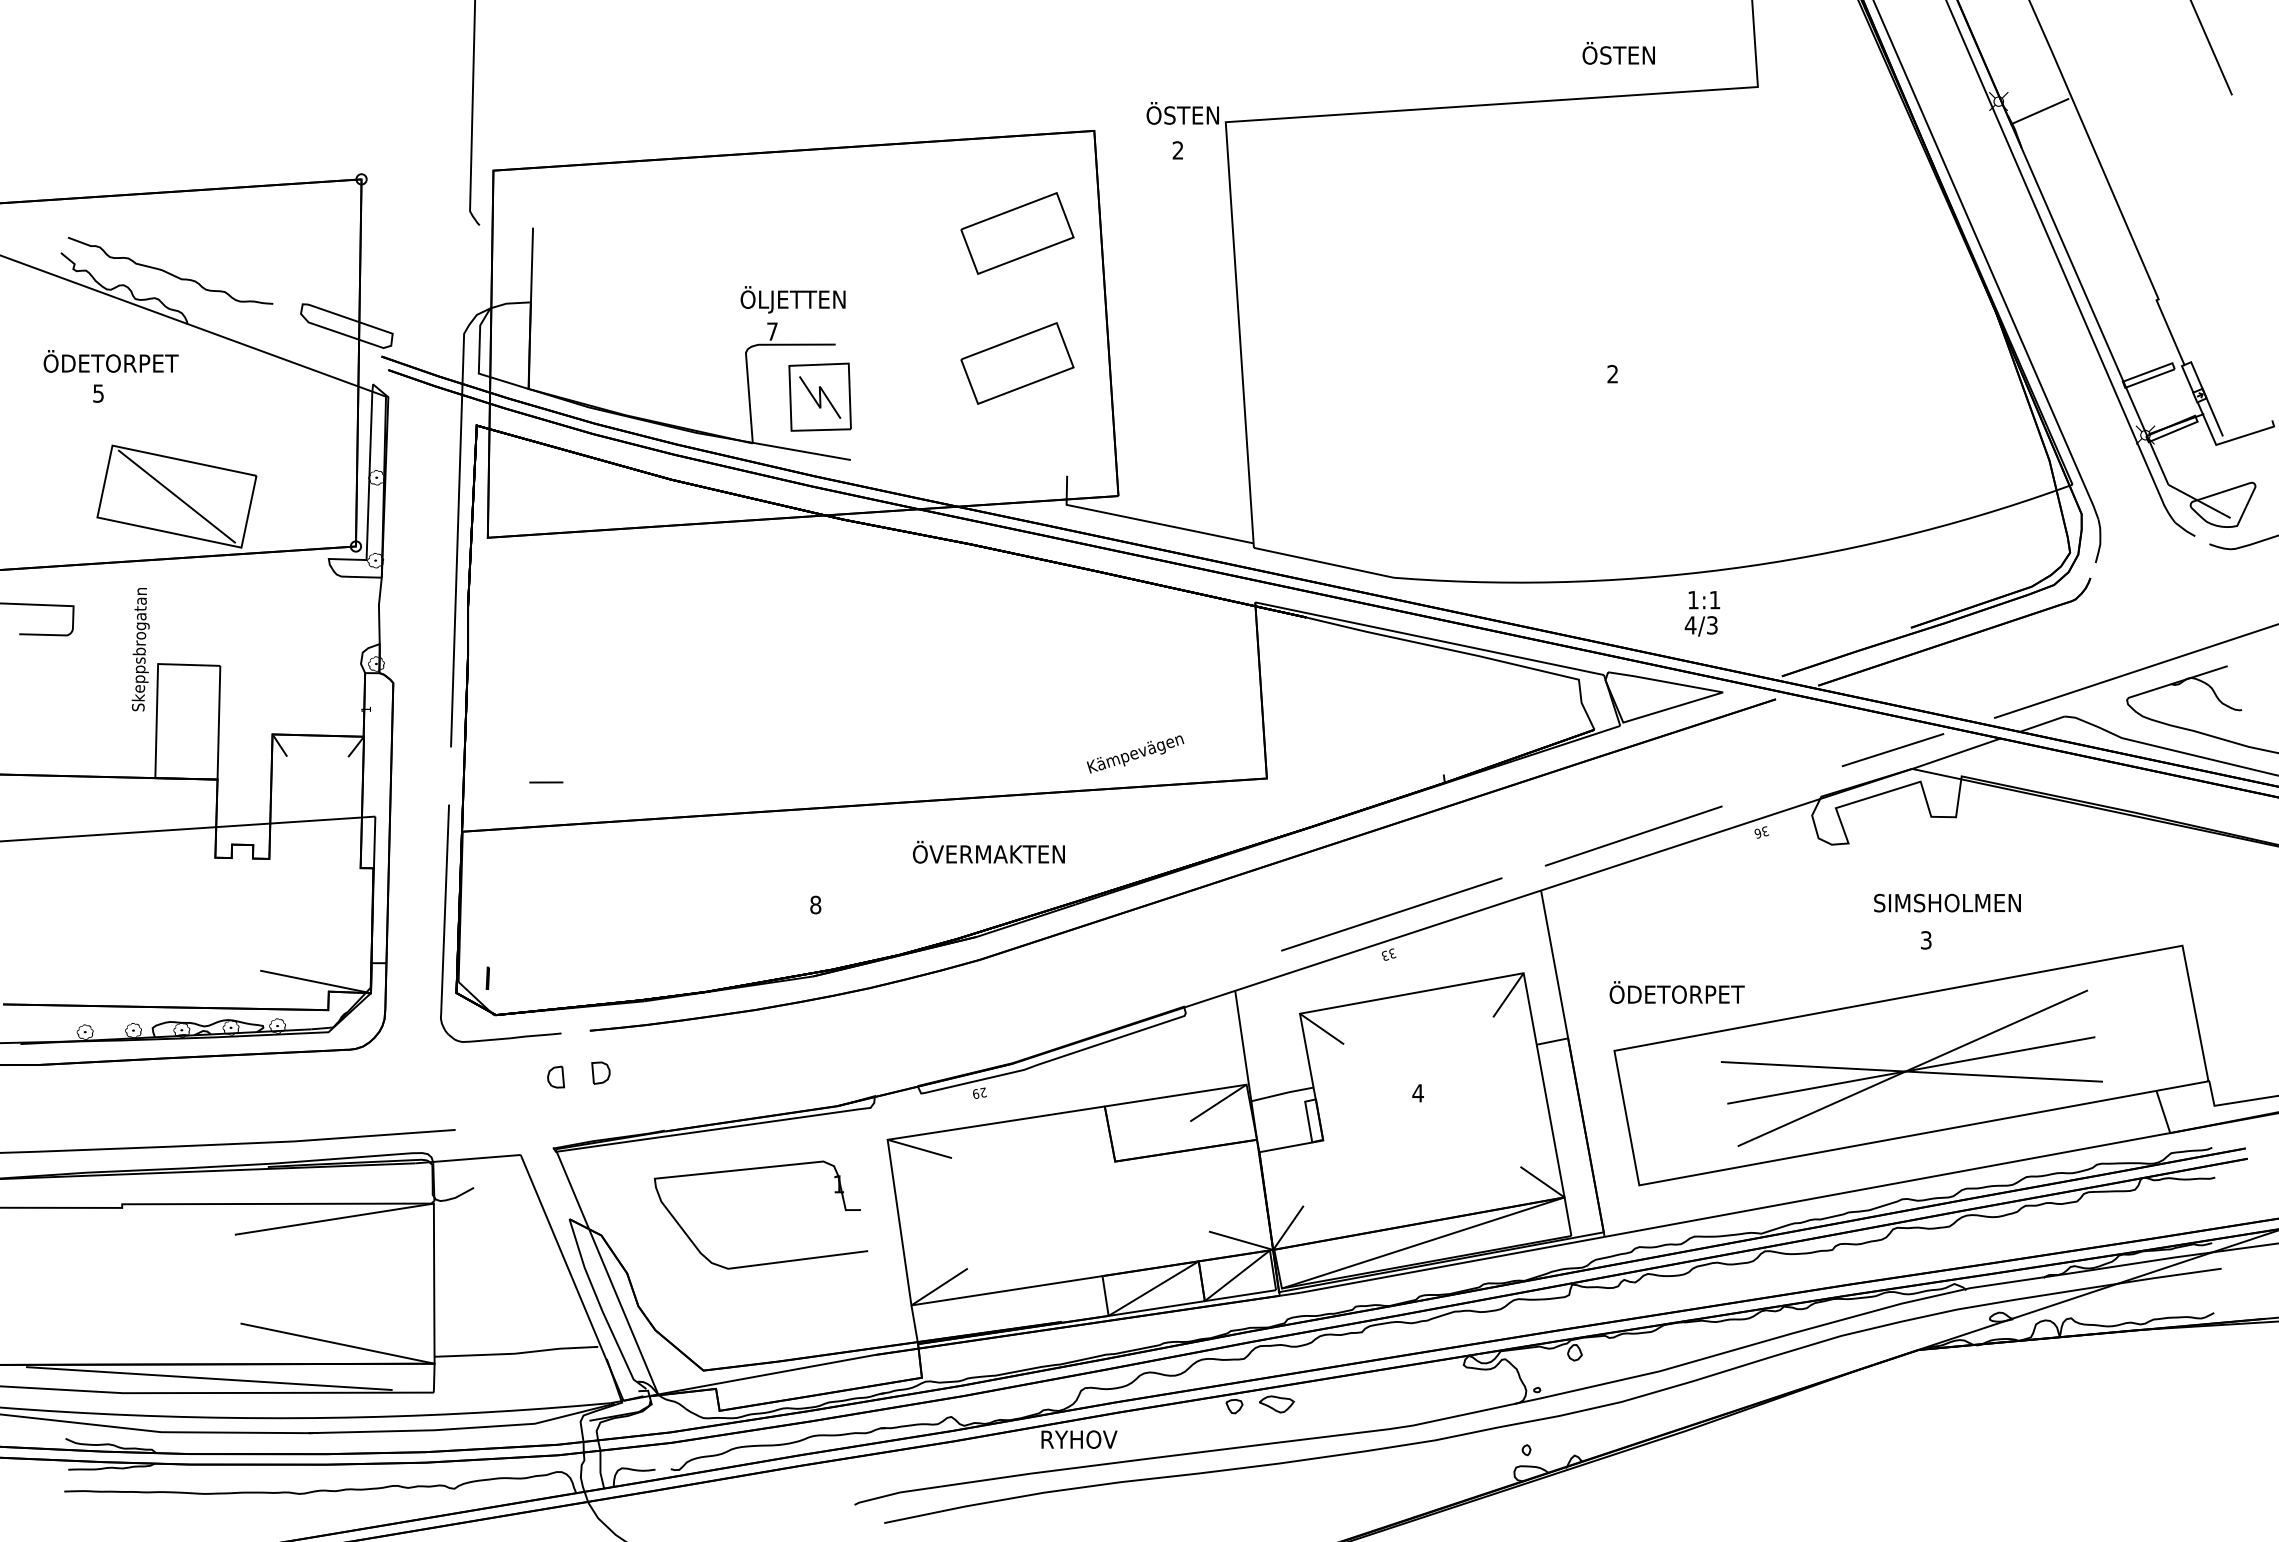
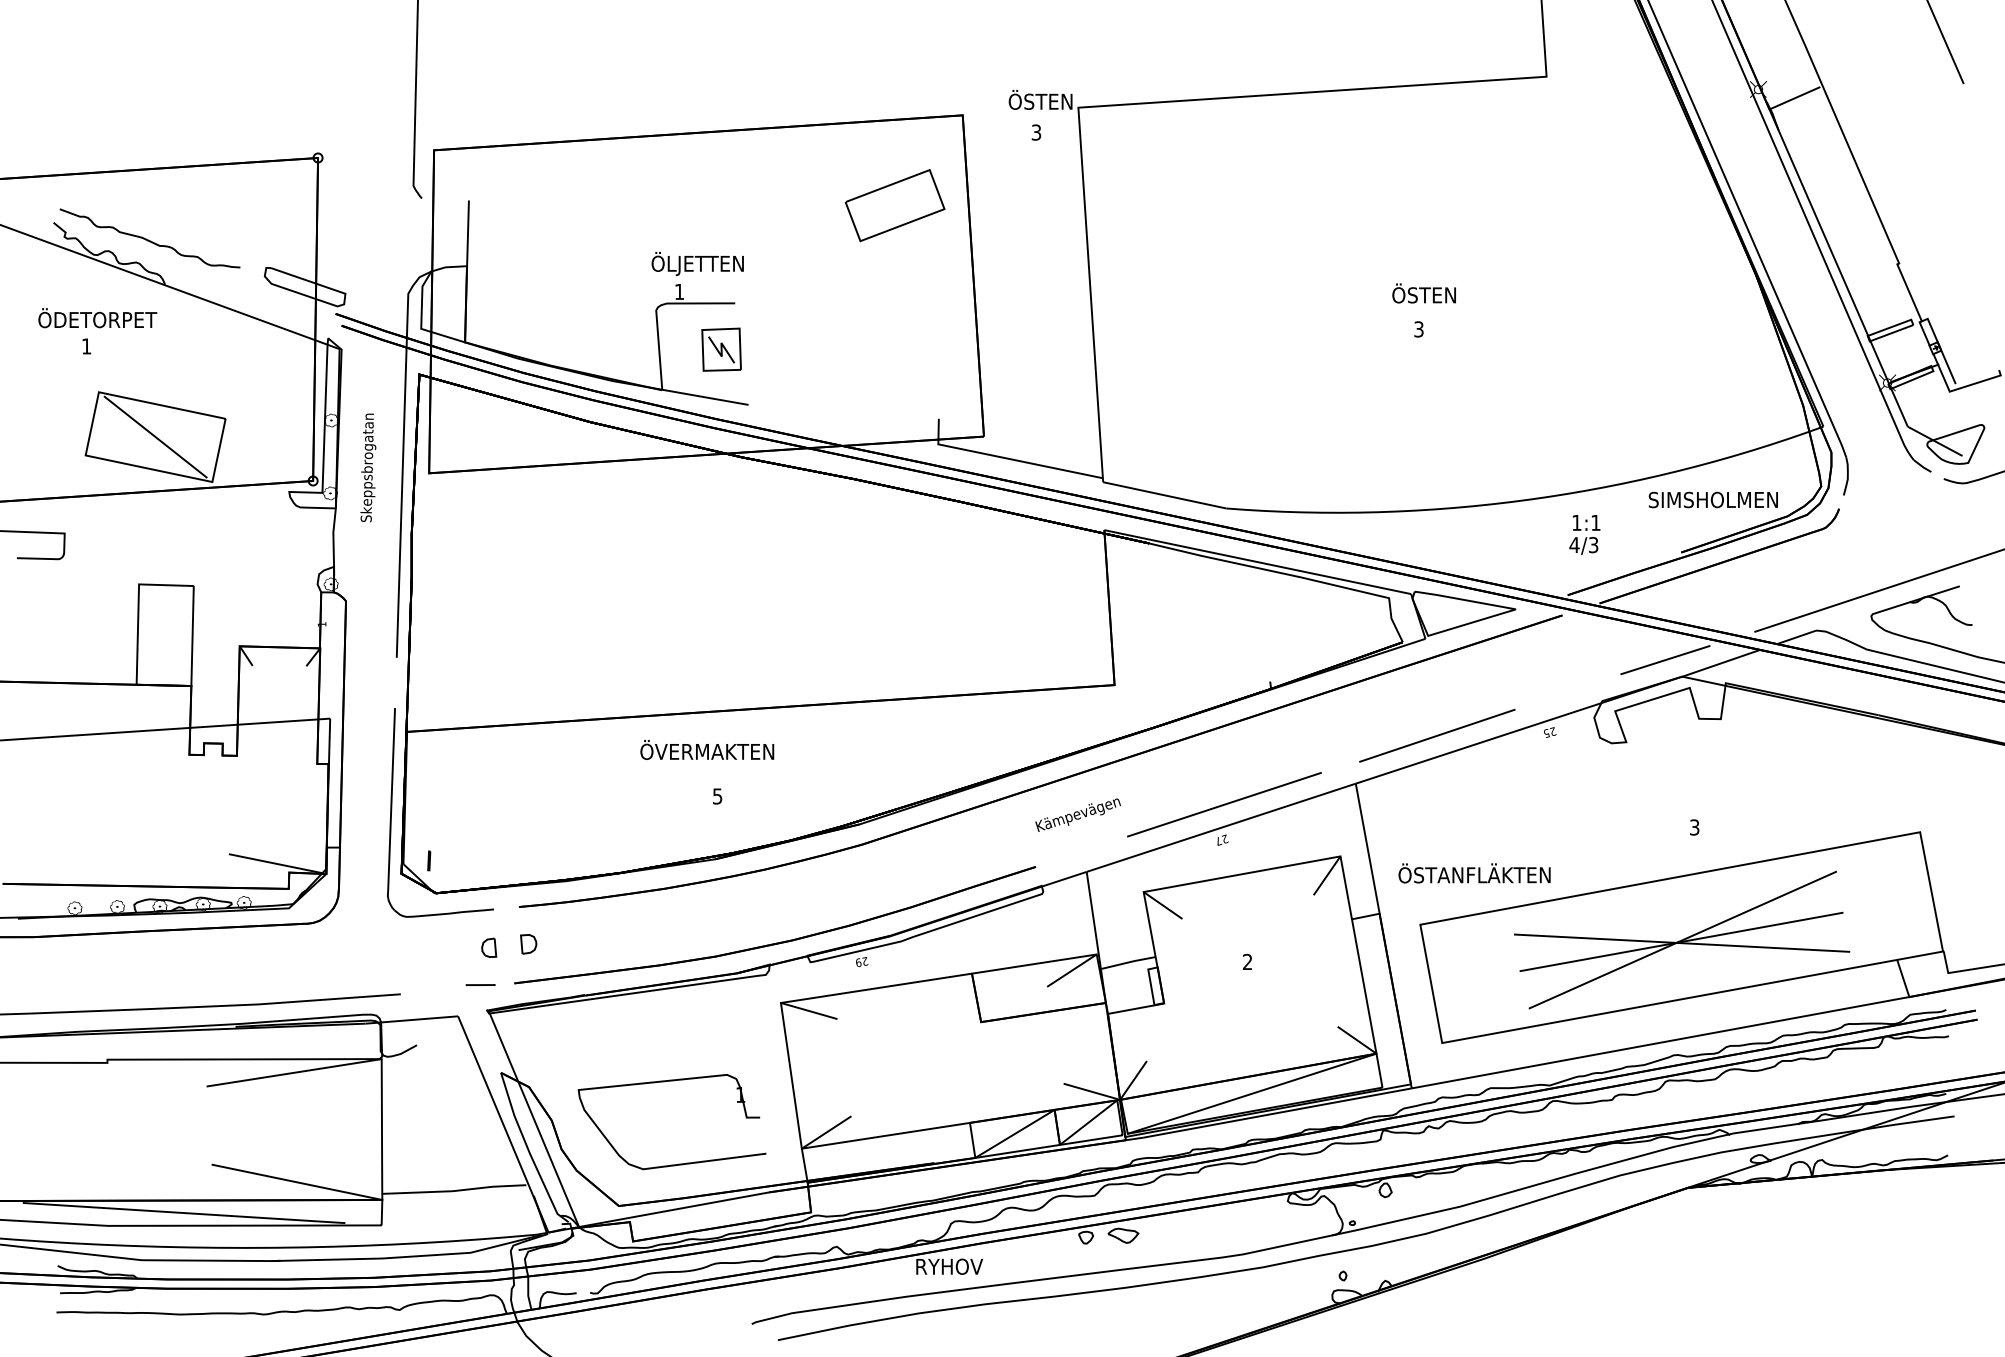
text: (1618, 53) -> (1423, 293), moved
text: (1177, 150) -> (1035, 132), 2 -> 3
text: (772, 331) -> (679, 291), 7 -> 1
line: (1009, 342) -> (888, 301), removed
text: (1612, 374) -> (1418, 329), 2 -> 3
text: (98, 393) -> (86, 346), 5 -> 1
part: (820, 397) -> (721, 349), size x0.71
text: (1702, 613) -> (1584, 534), moved
text: (140, 649) -> (368, 467), moved
text: (1135, 754) -> (1078, 815), moved
line: (546, 782) -> (480, 985), moved
text: (1761, 832) -> (1549, 732), 36 -> 25
text: (988, 851) -> (706, 749), moved
text: (1947, 902) -> (1713, 499), moved
text: (815, 904) -> (717, 795), 8 -> 5
text: (1389, 954) -> (1222, 839), 33 -> 27
text: (1675, 992) -> (1474, 873), ÖDETORPET -> ÖSTANFLÄKTEN
part: (885, 1070) -> (779, 942), added
text: (1417, 1093) -> (1247, 962), 4 -> 2
part: (758, 1169) -> (669, 1081), moved

